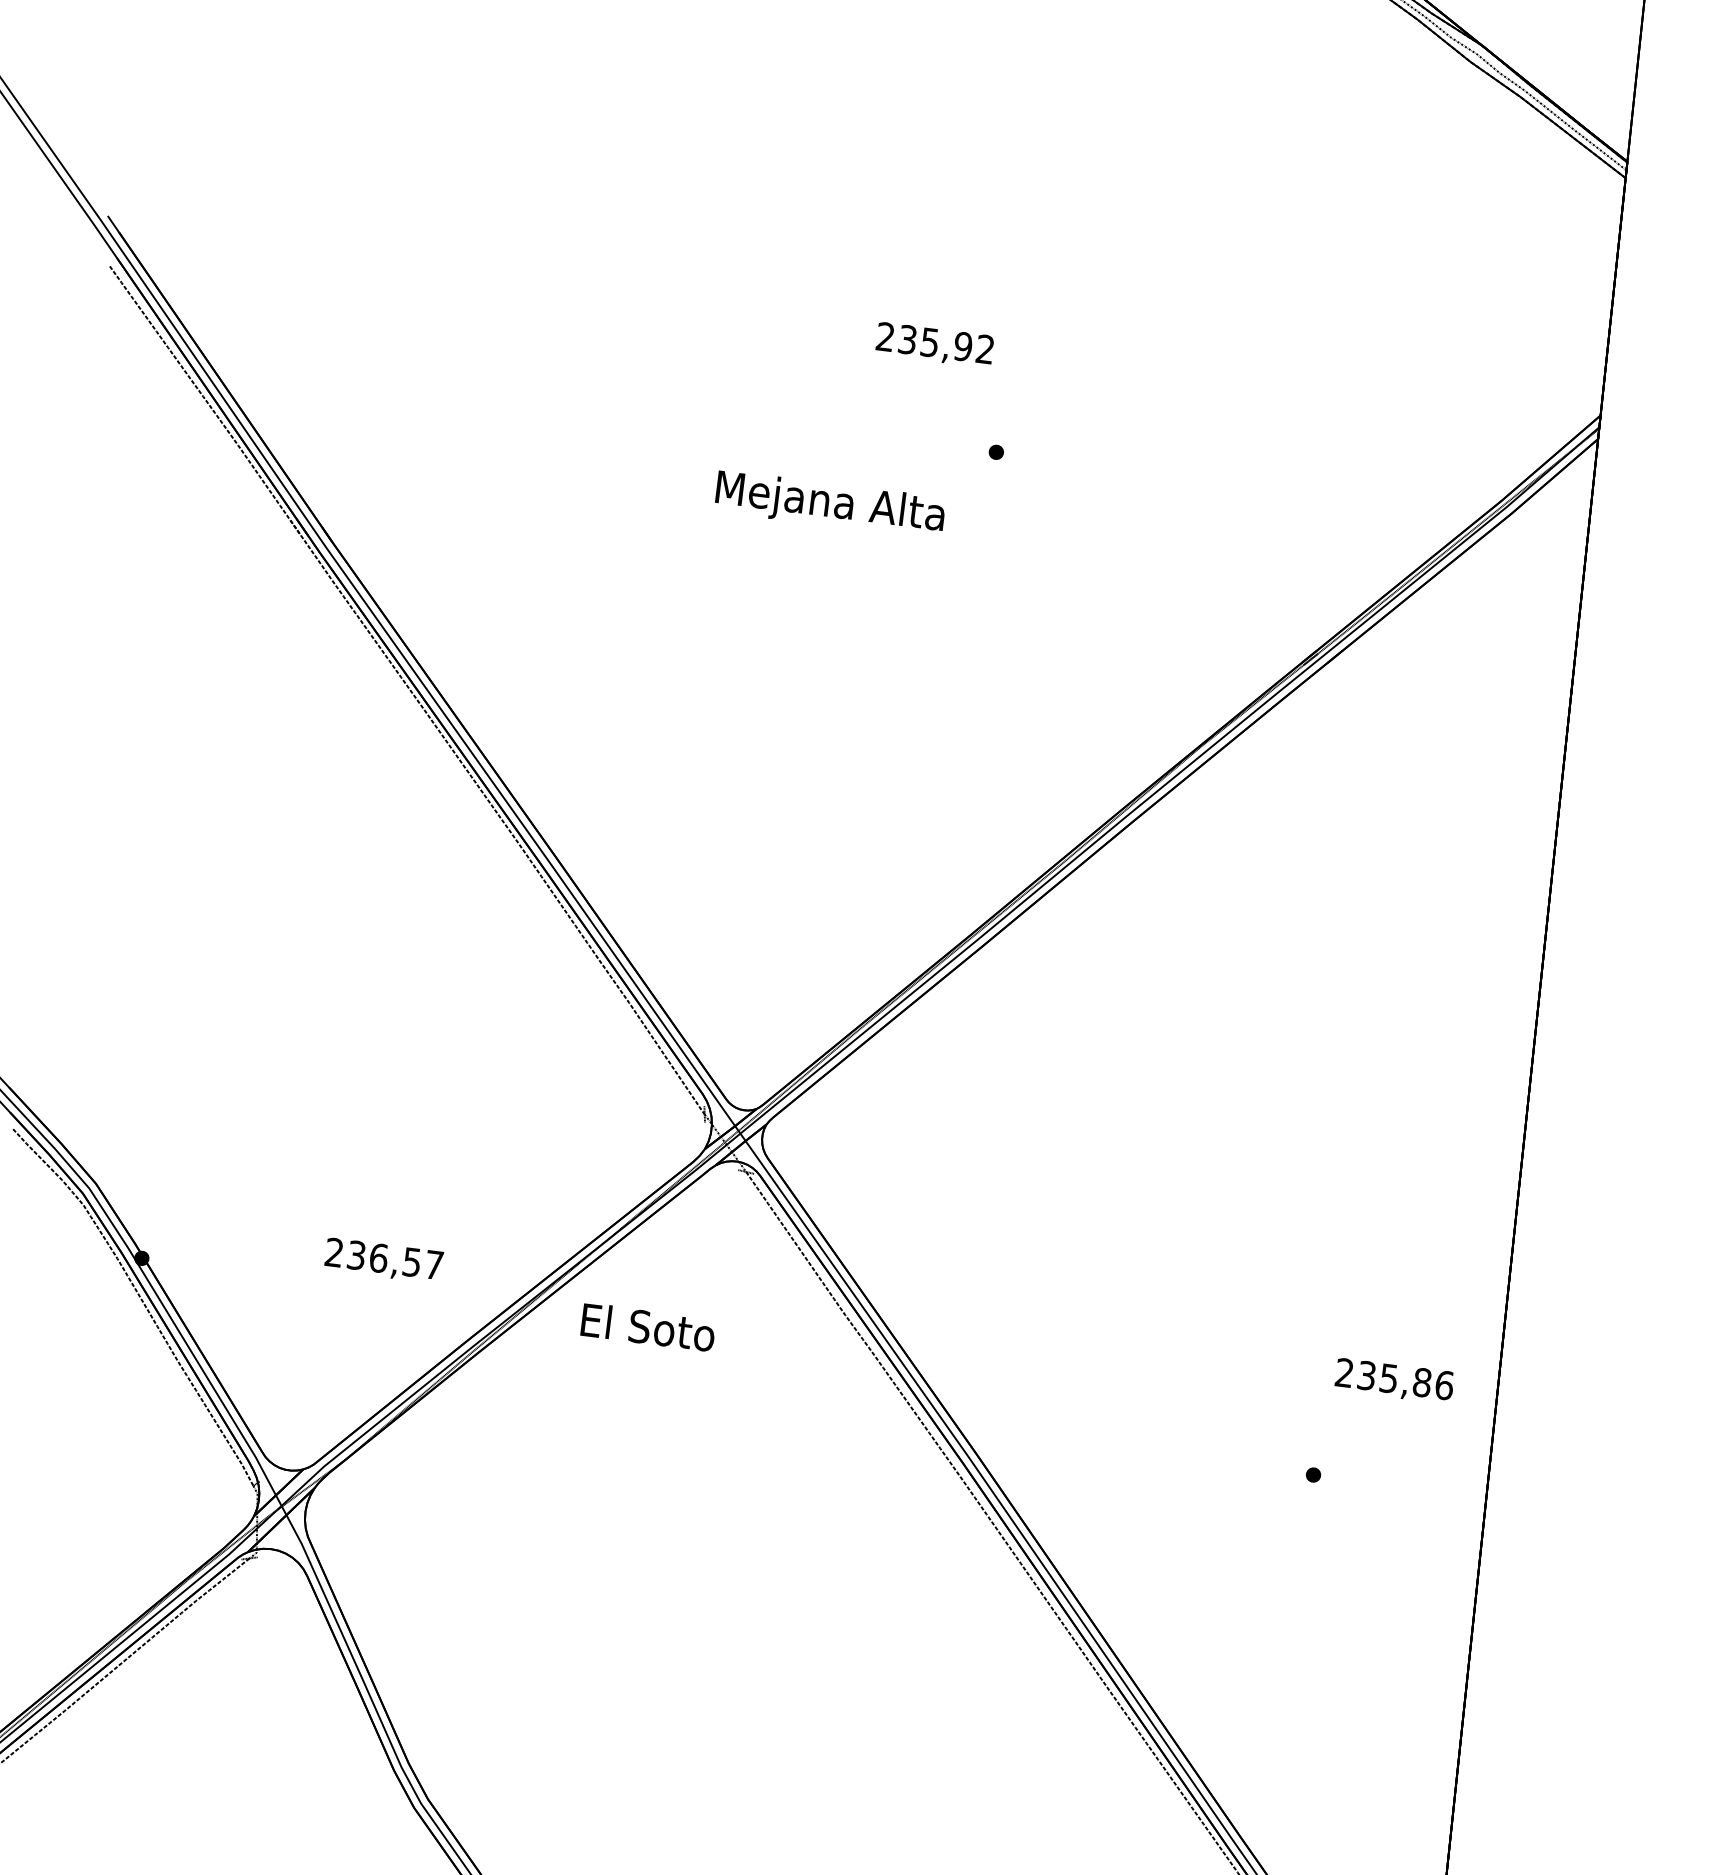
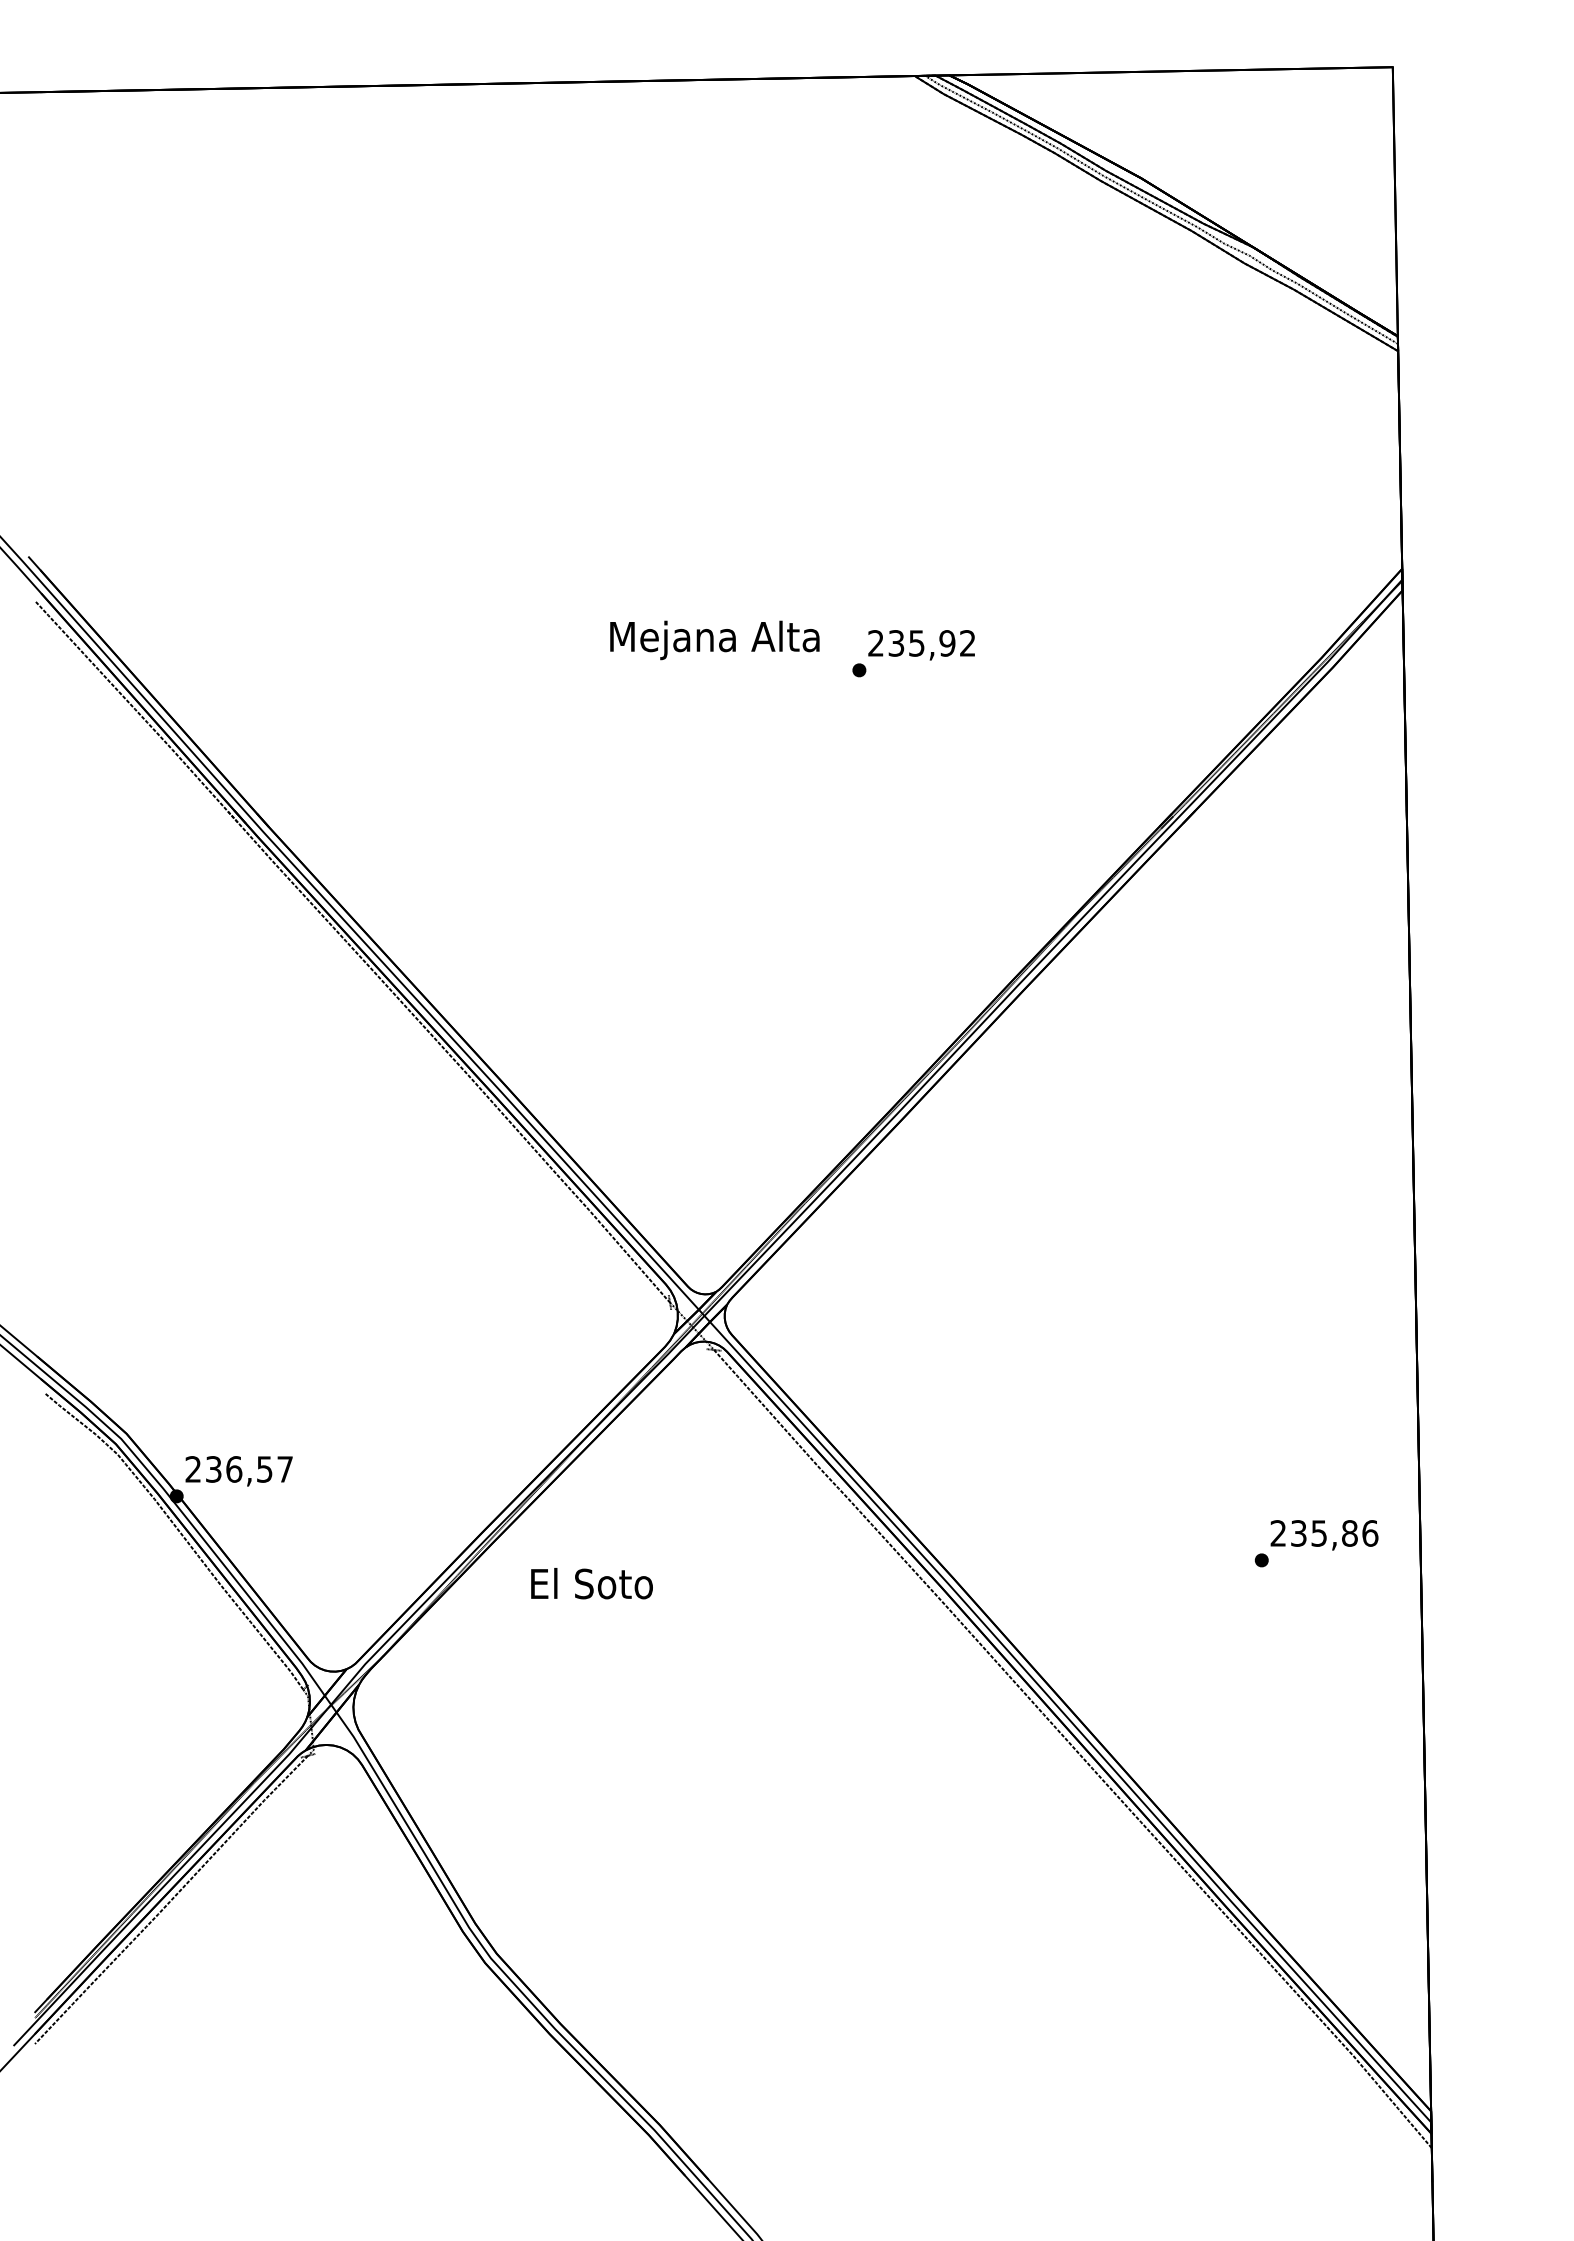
text: (934, 345) -> (921, 645), moved
text: (829, 504) -> (714, 640), moved
text: (383, 1261) -> (238, 1471), moved
text: (647, 1327) -> (591, 1583), moved
text: (1394, 1381) -> (1324, 1535), moved

